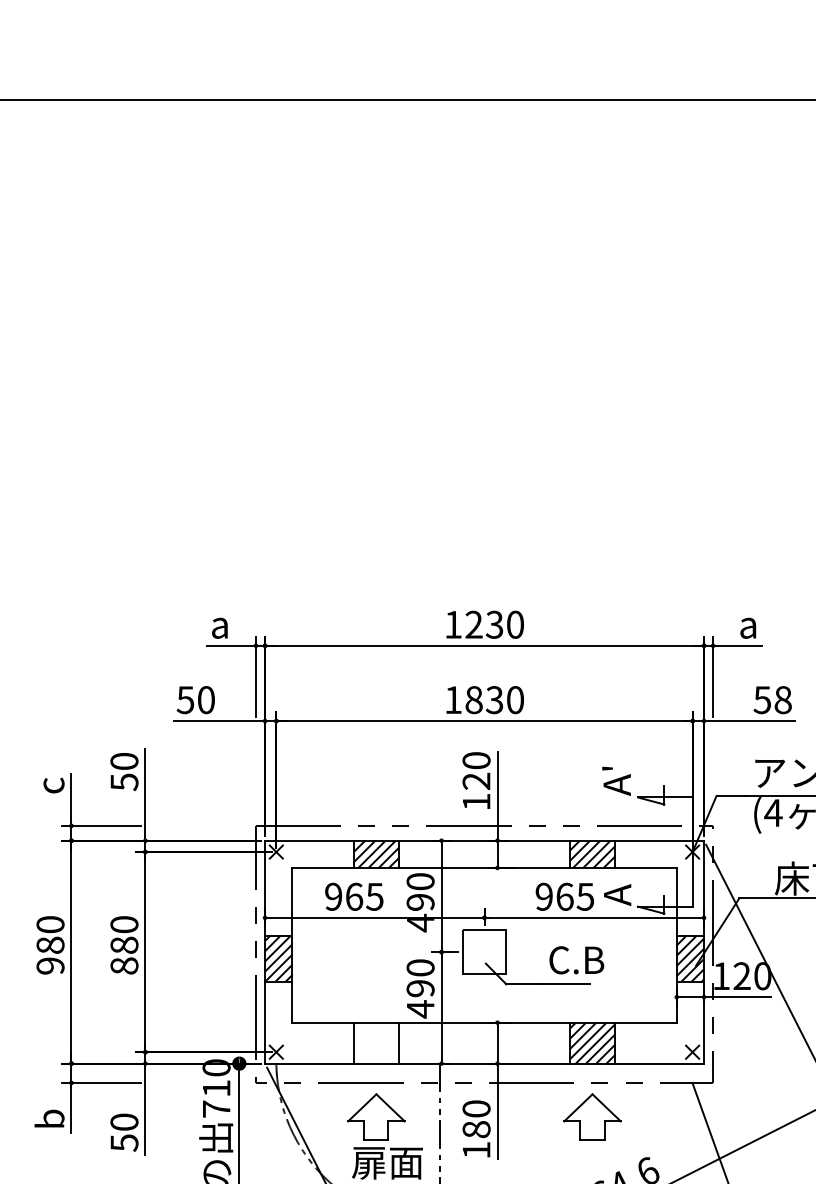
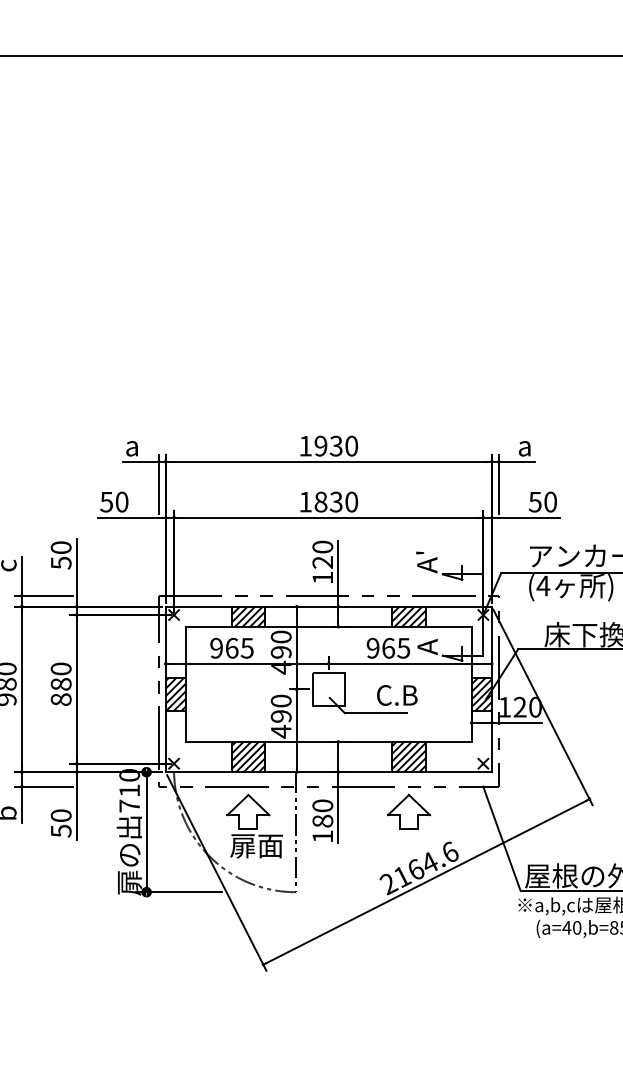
text: (473, 625) -> (320, 446), 1230 -> 1930
text: (782, 700) -> (550, 502), 58 -> 50
hatch: (376, 1042) -> (248, 756), added

